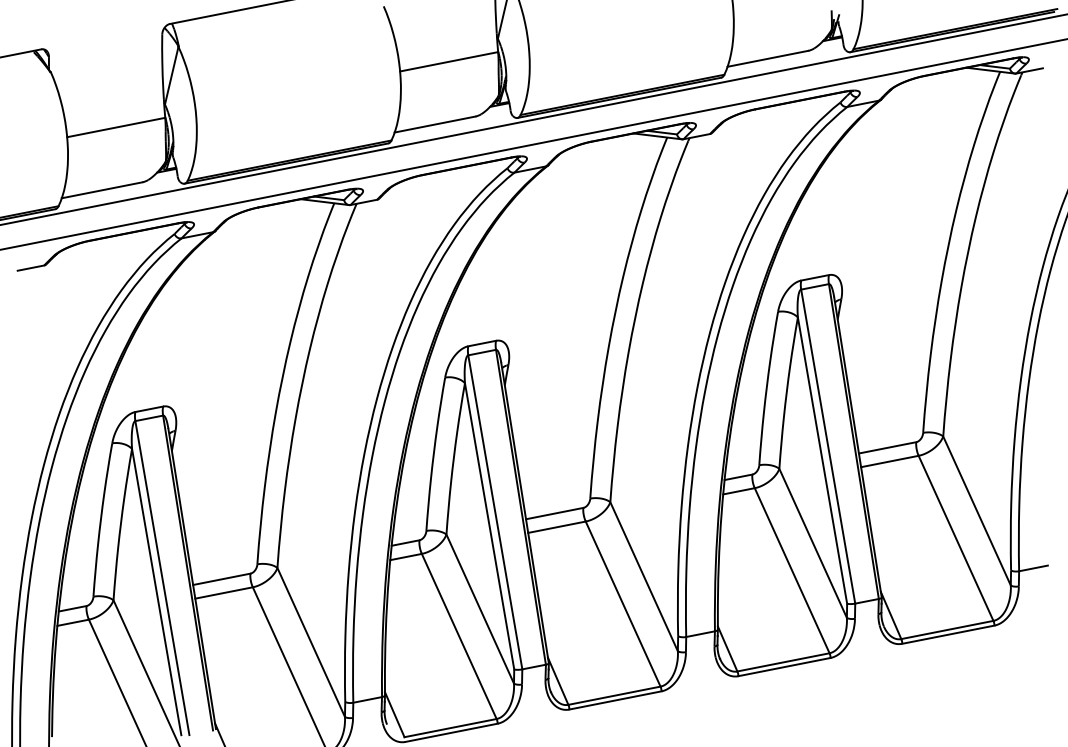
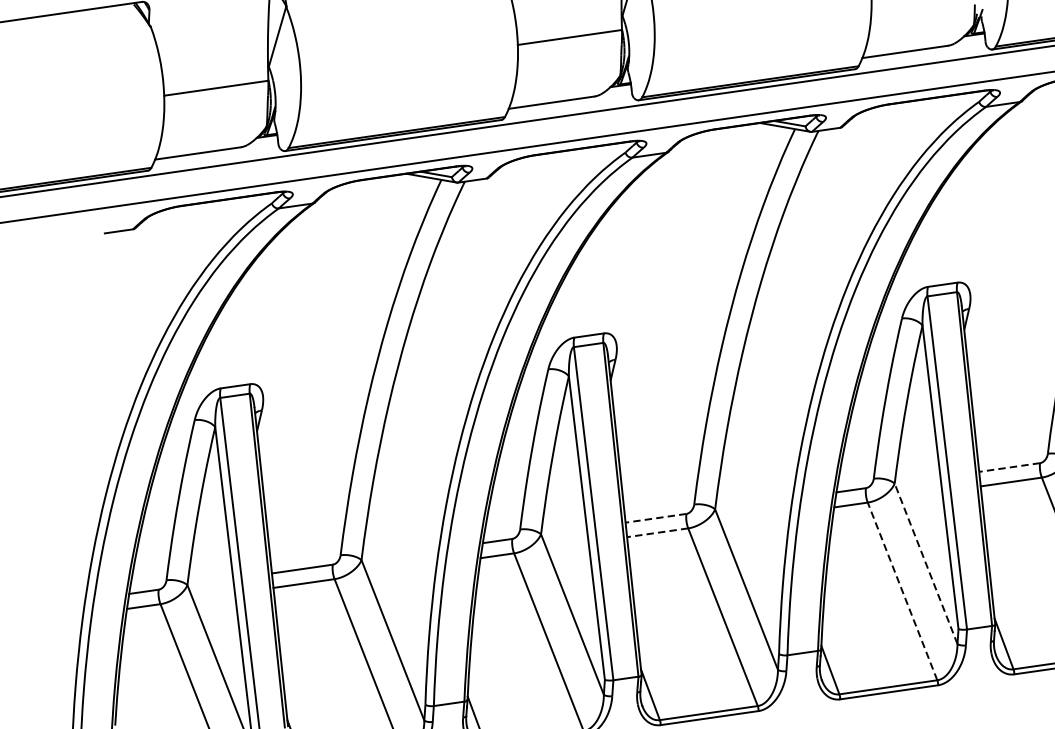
line: (887, 447) -> (1009, 467), solid -> dashed
line: (554, 513) -> (655, 518), solid -> dashed
line: (556, 527) -> (657, 533), solid -> dashed
line: (813, 543) -> (926, 563), solid -> dashed
line: (792, 570) -> (902, 591), solid -> dashed

